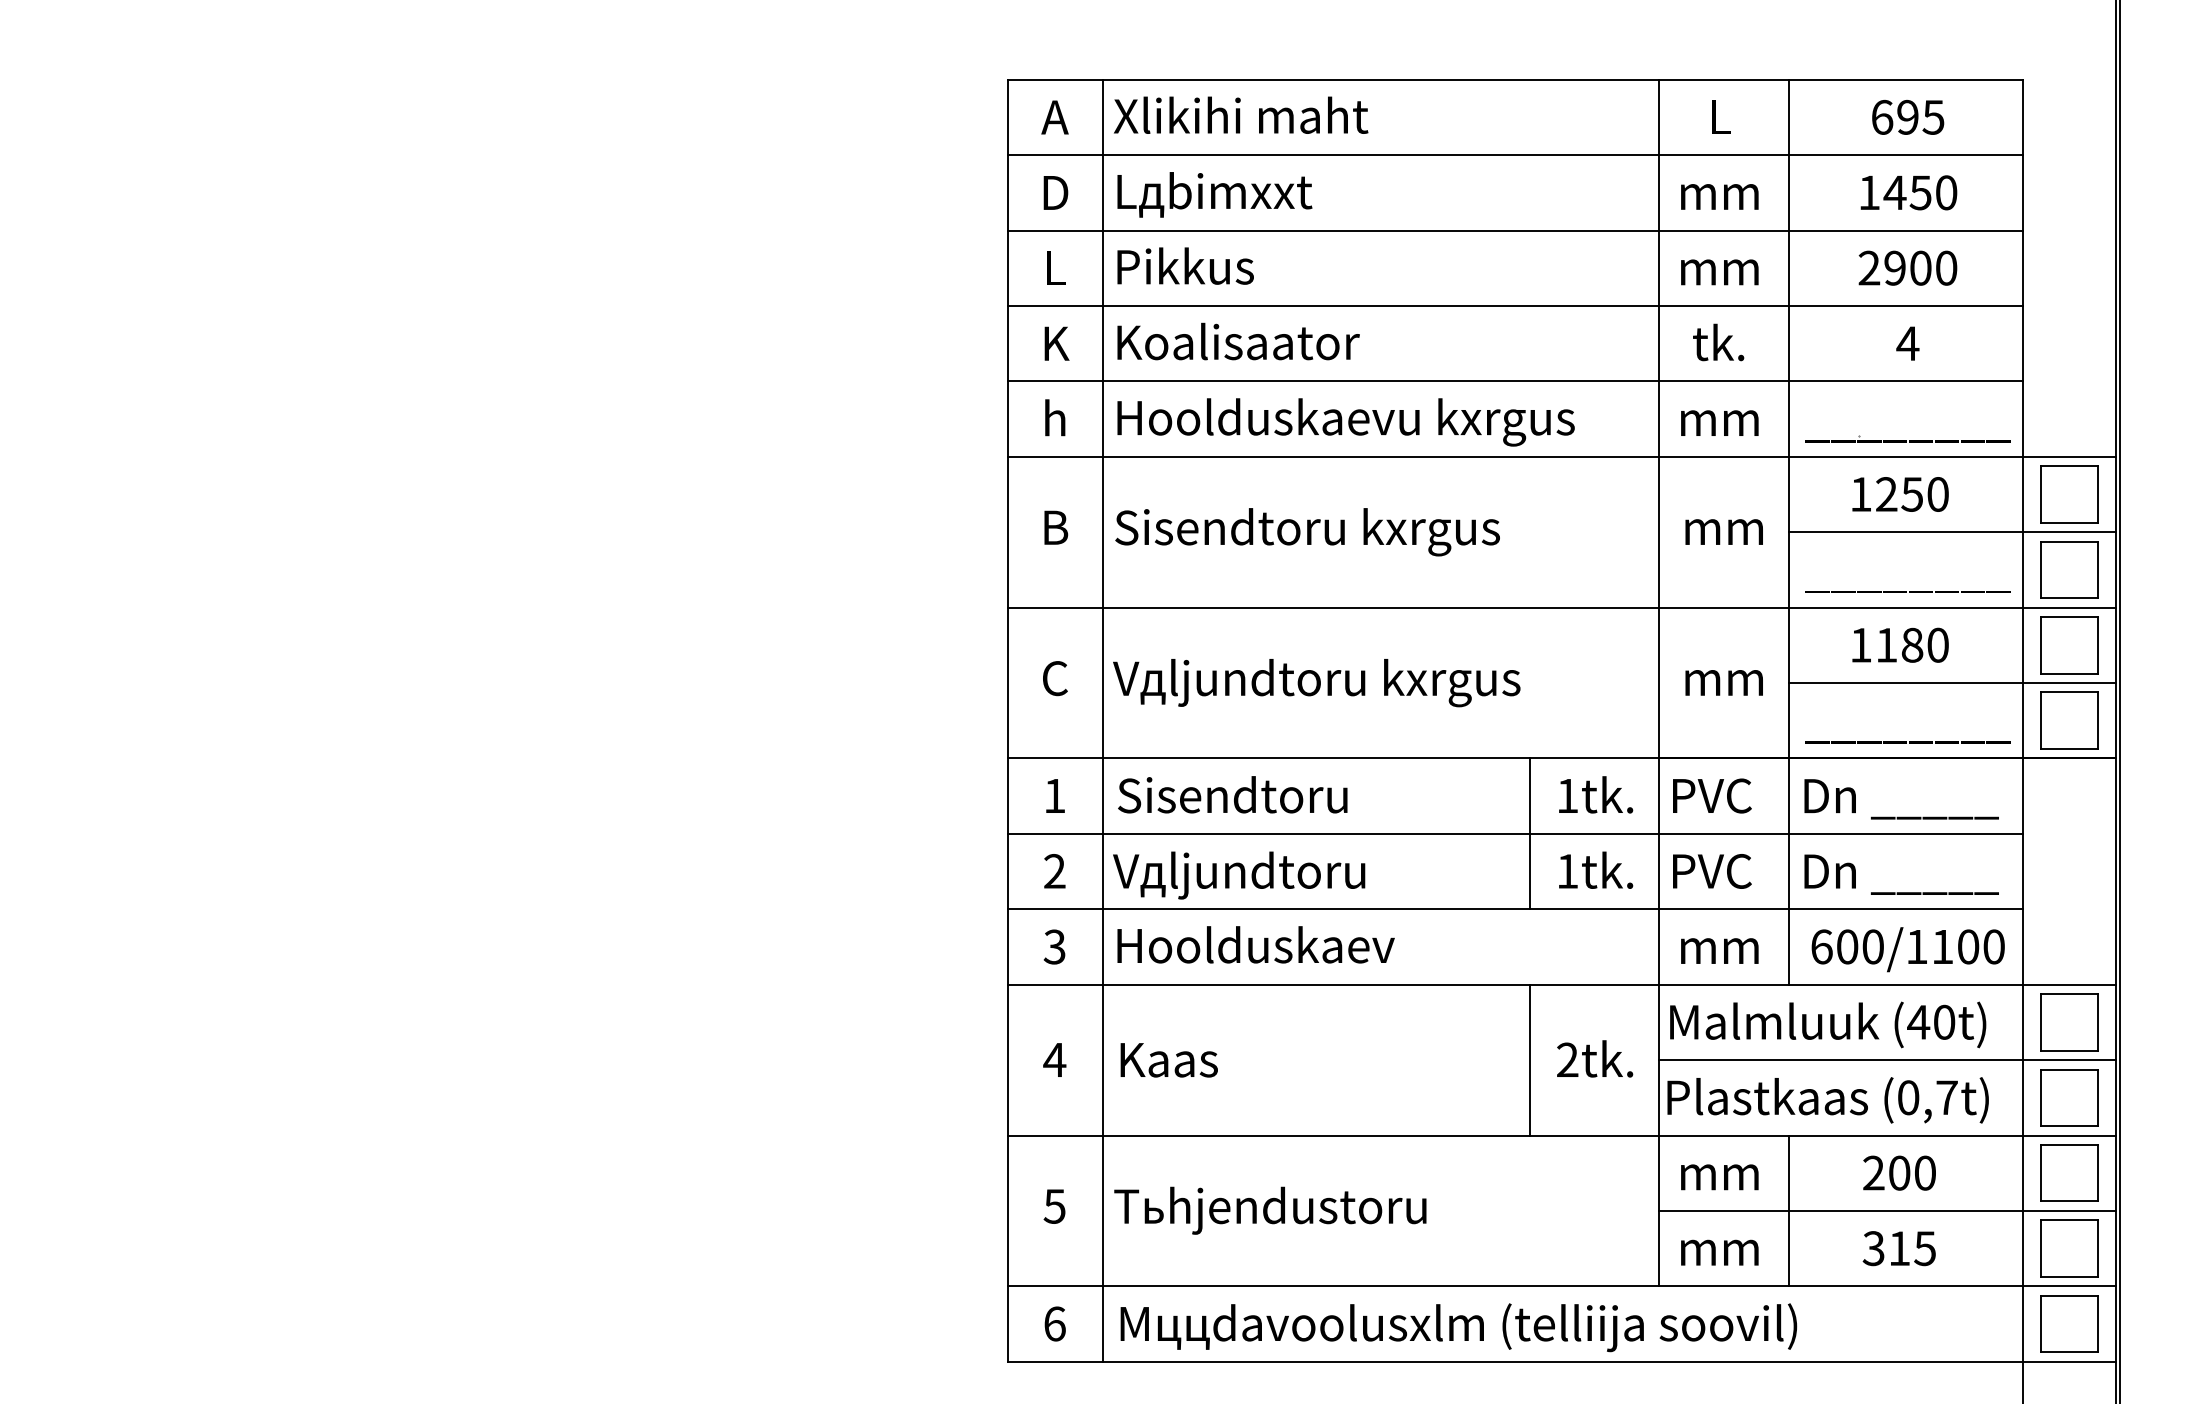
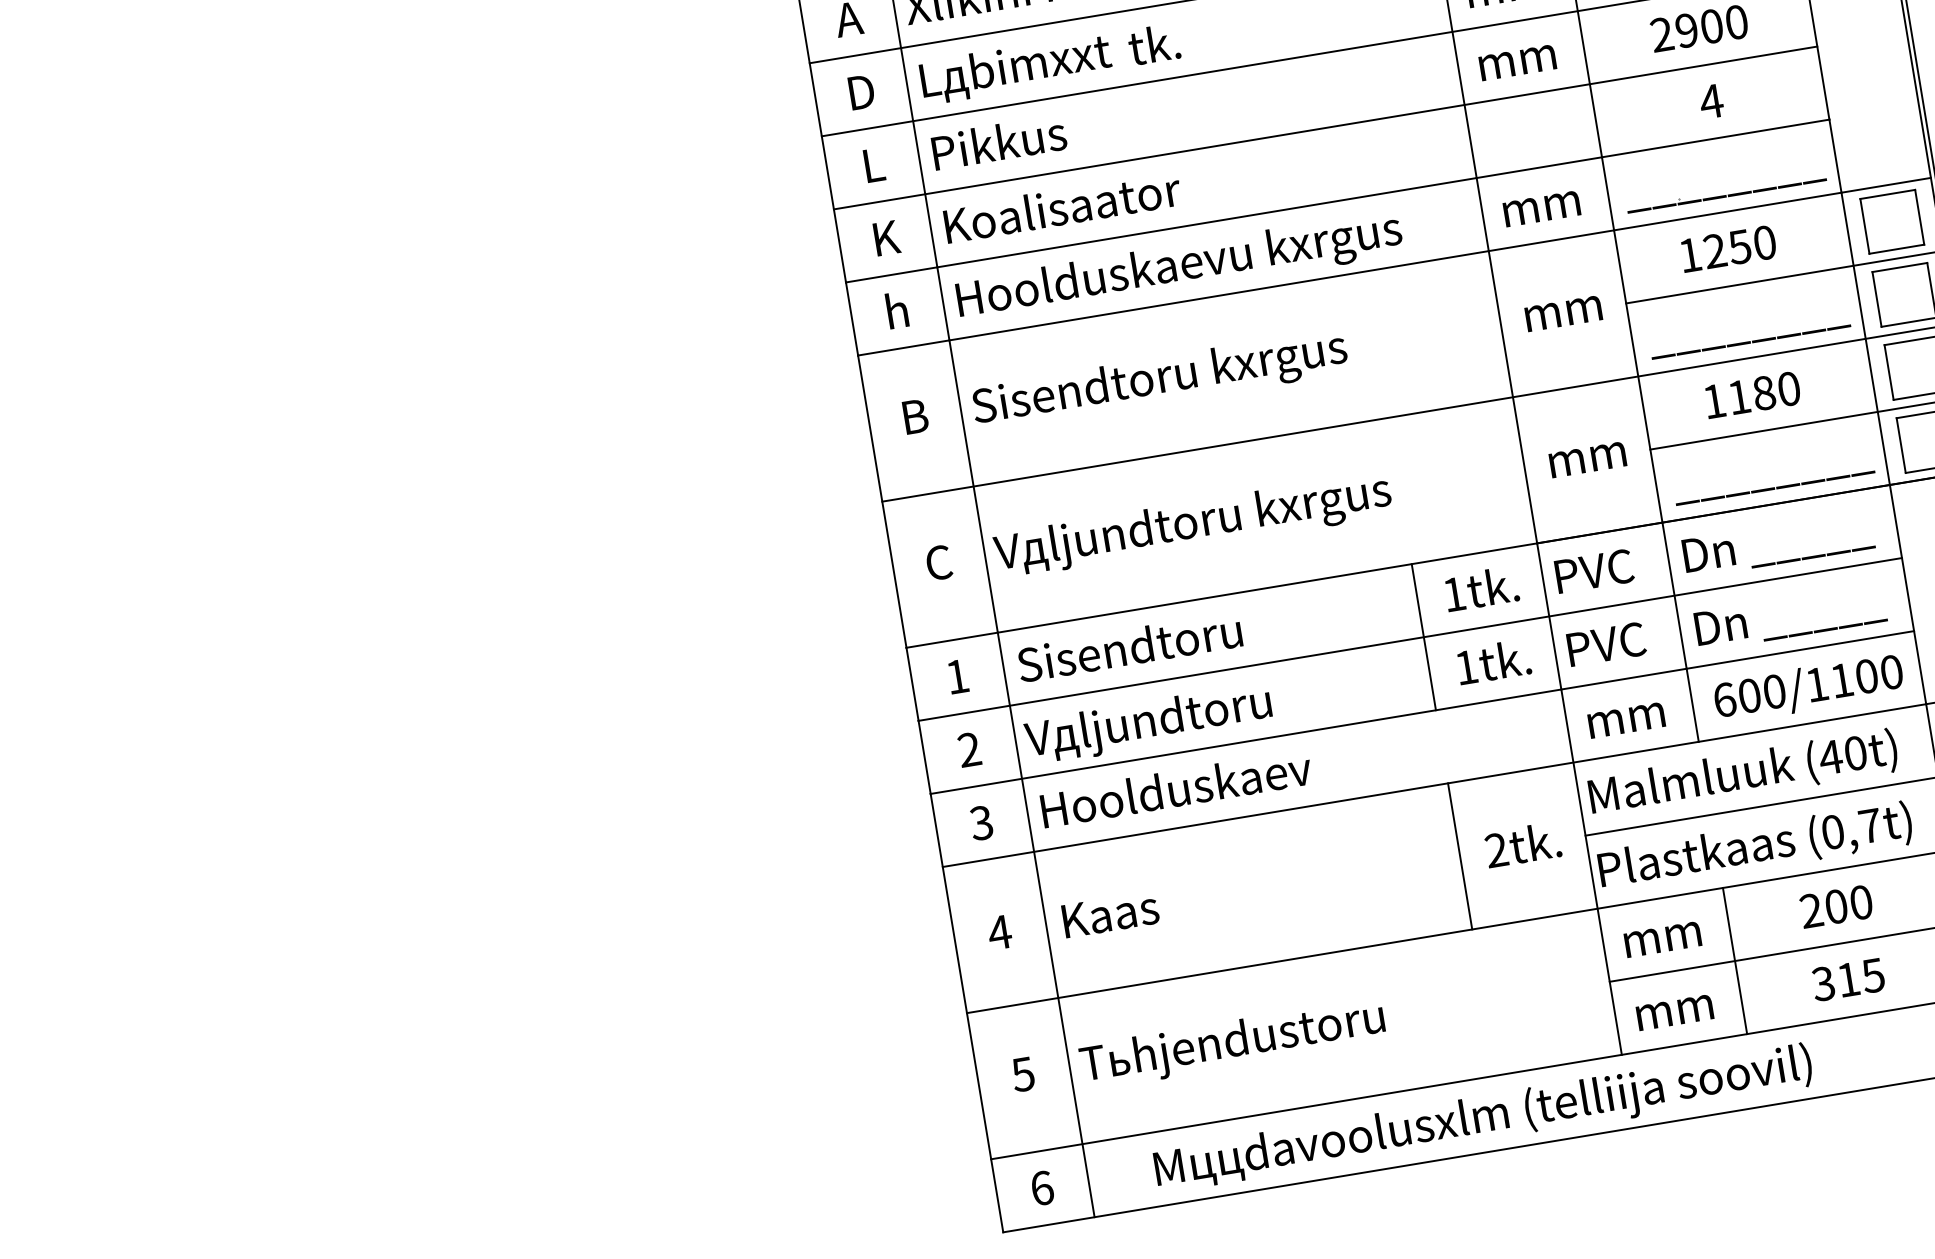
text: (1718, 342) -> (1154, 44), moved
text: (1458, 1327) -> (1483, 1118), moved

